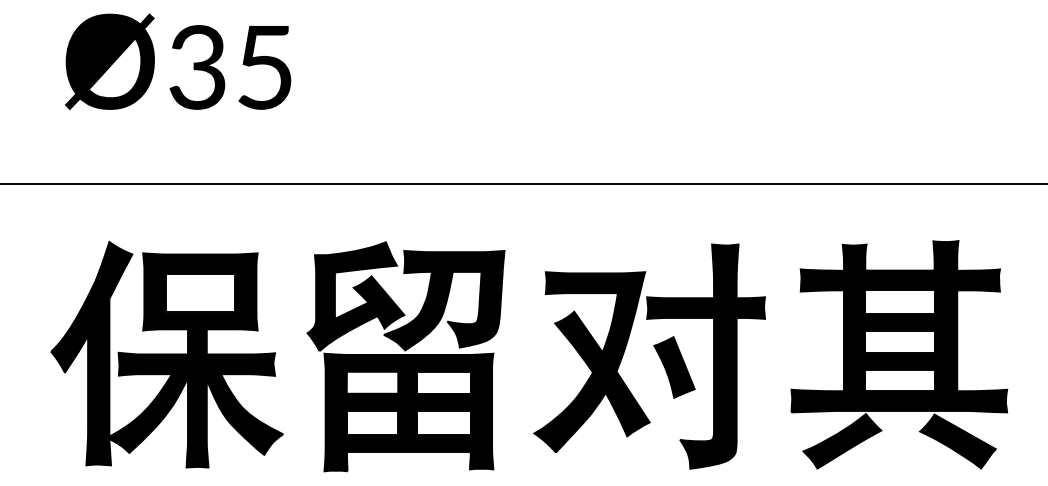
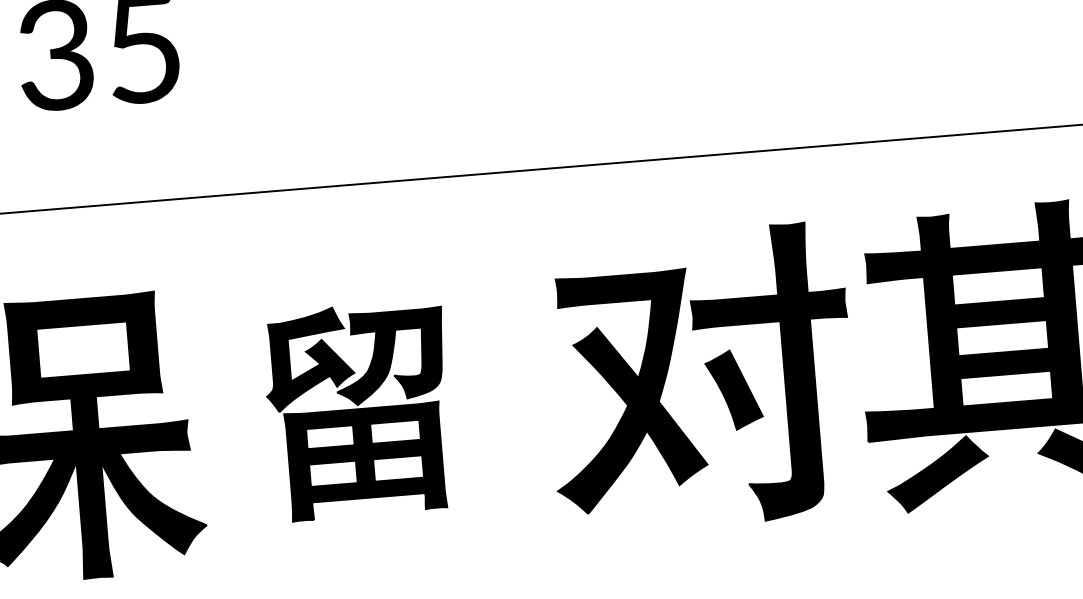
part: (656, 352) -> (708, 372), moved
part: (405, 356) -> (358, 410), size x0.7

